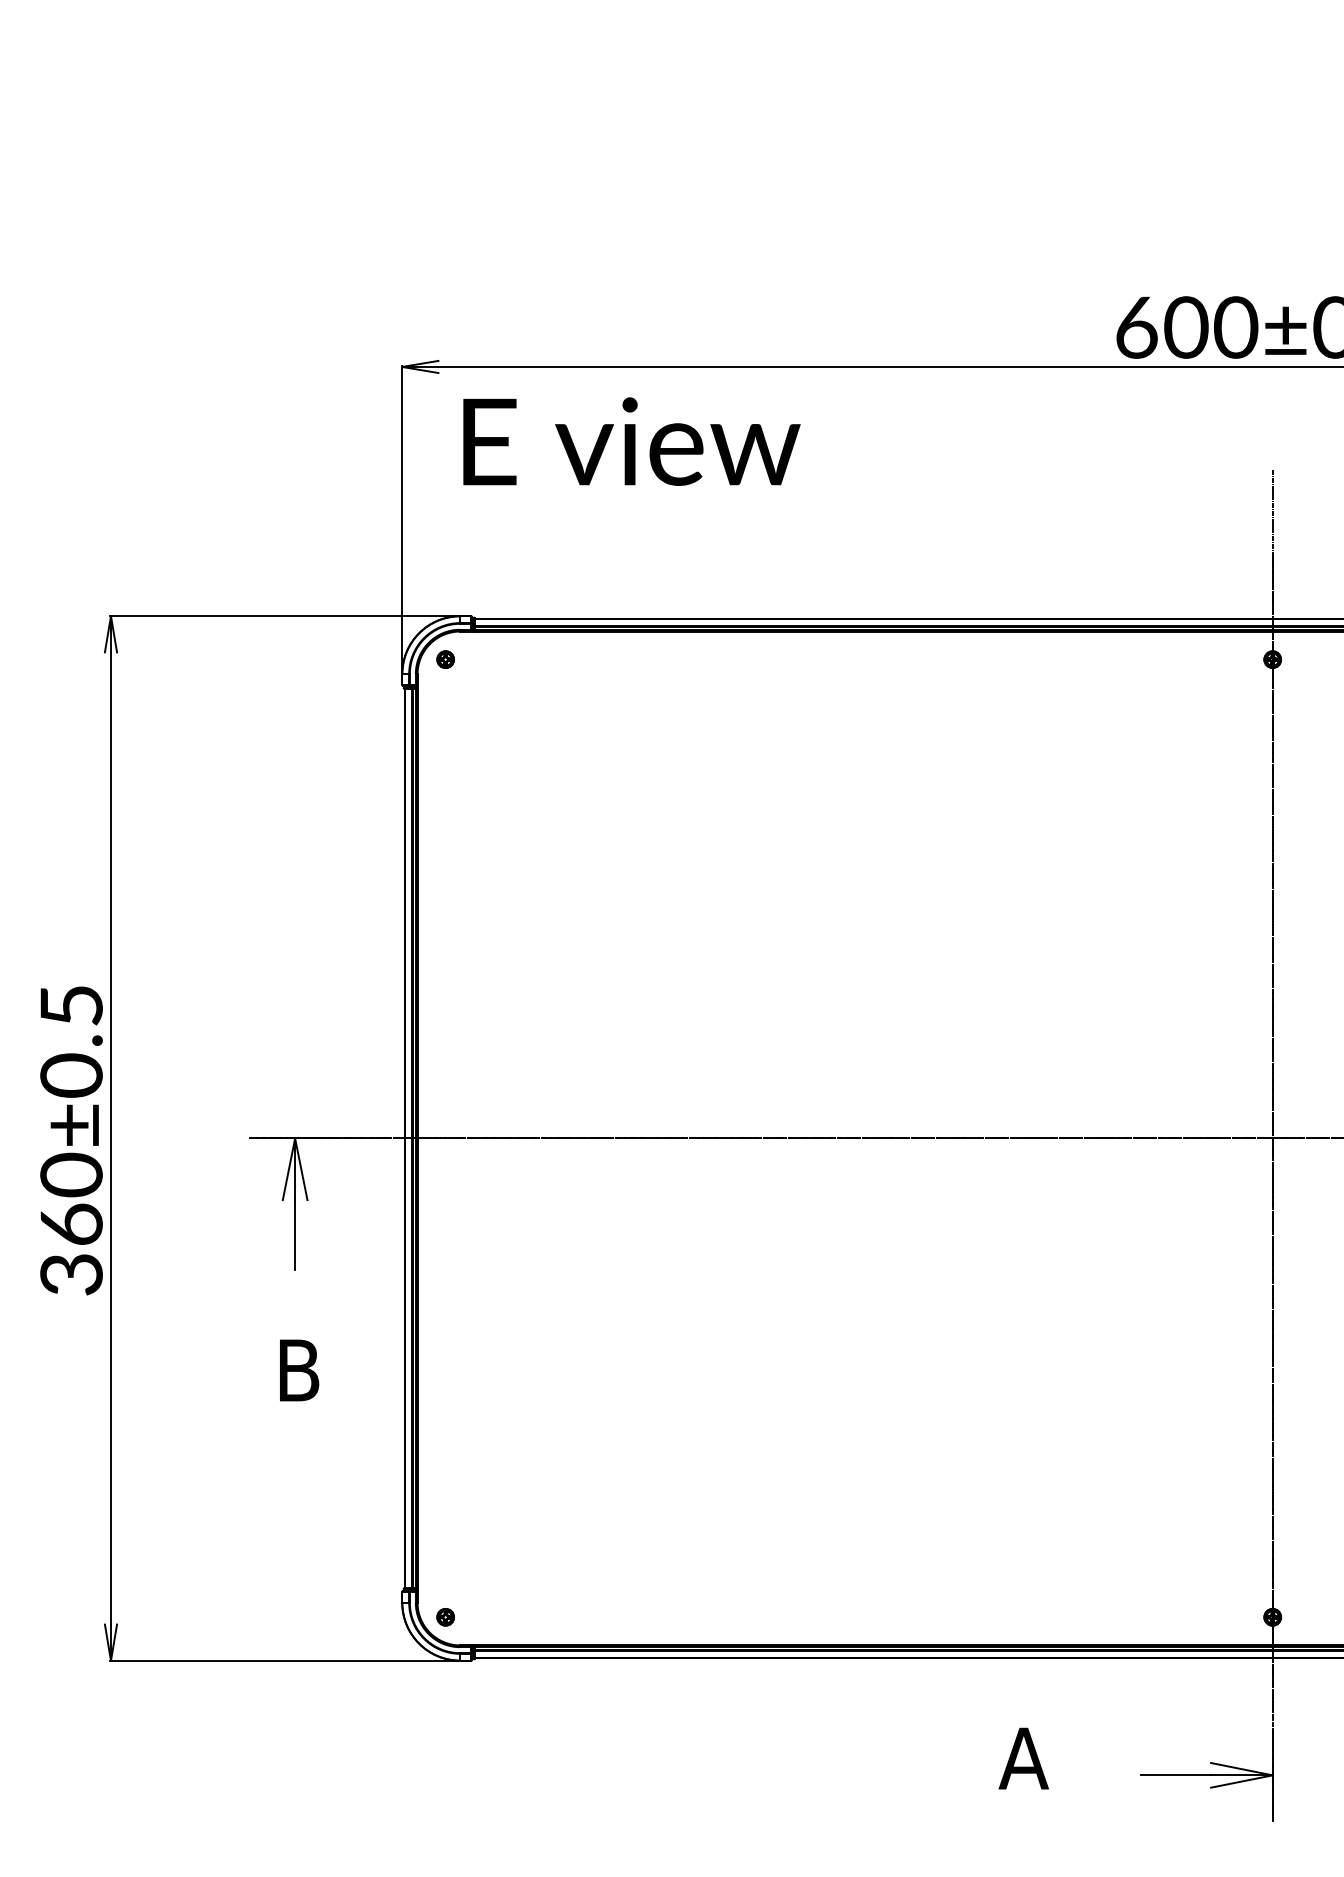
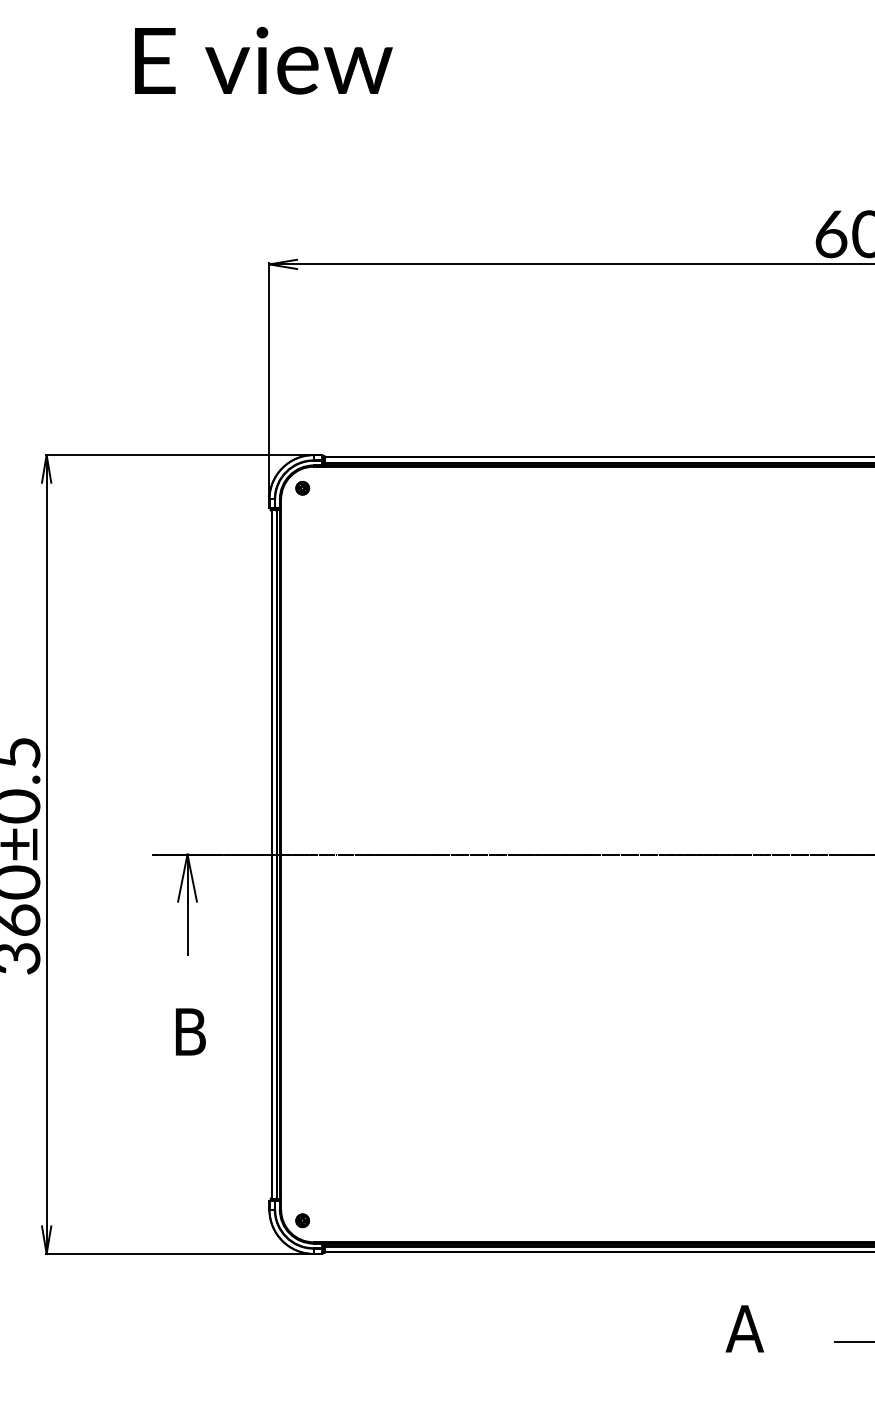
text: (631, 441) -> (263, 60), moved

